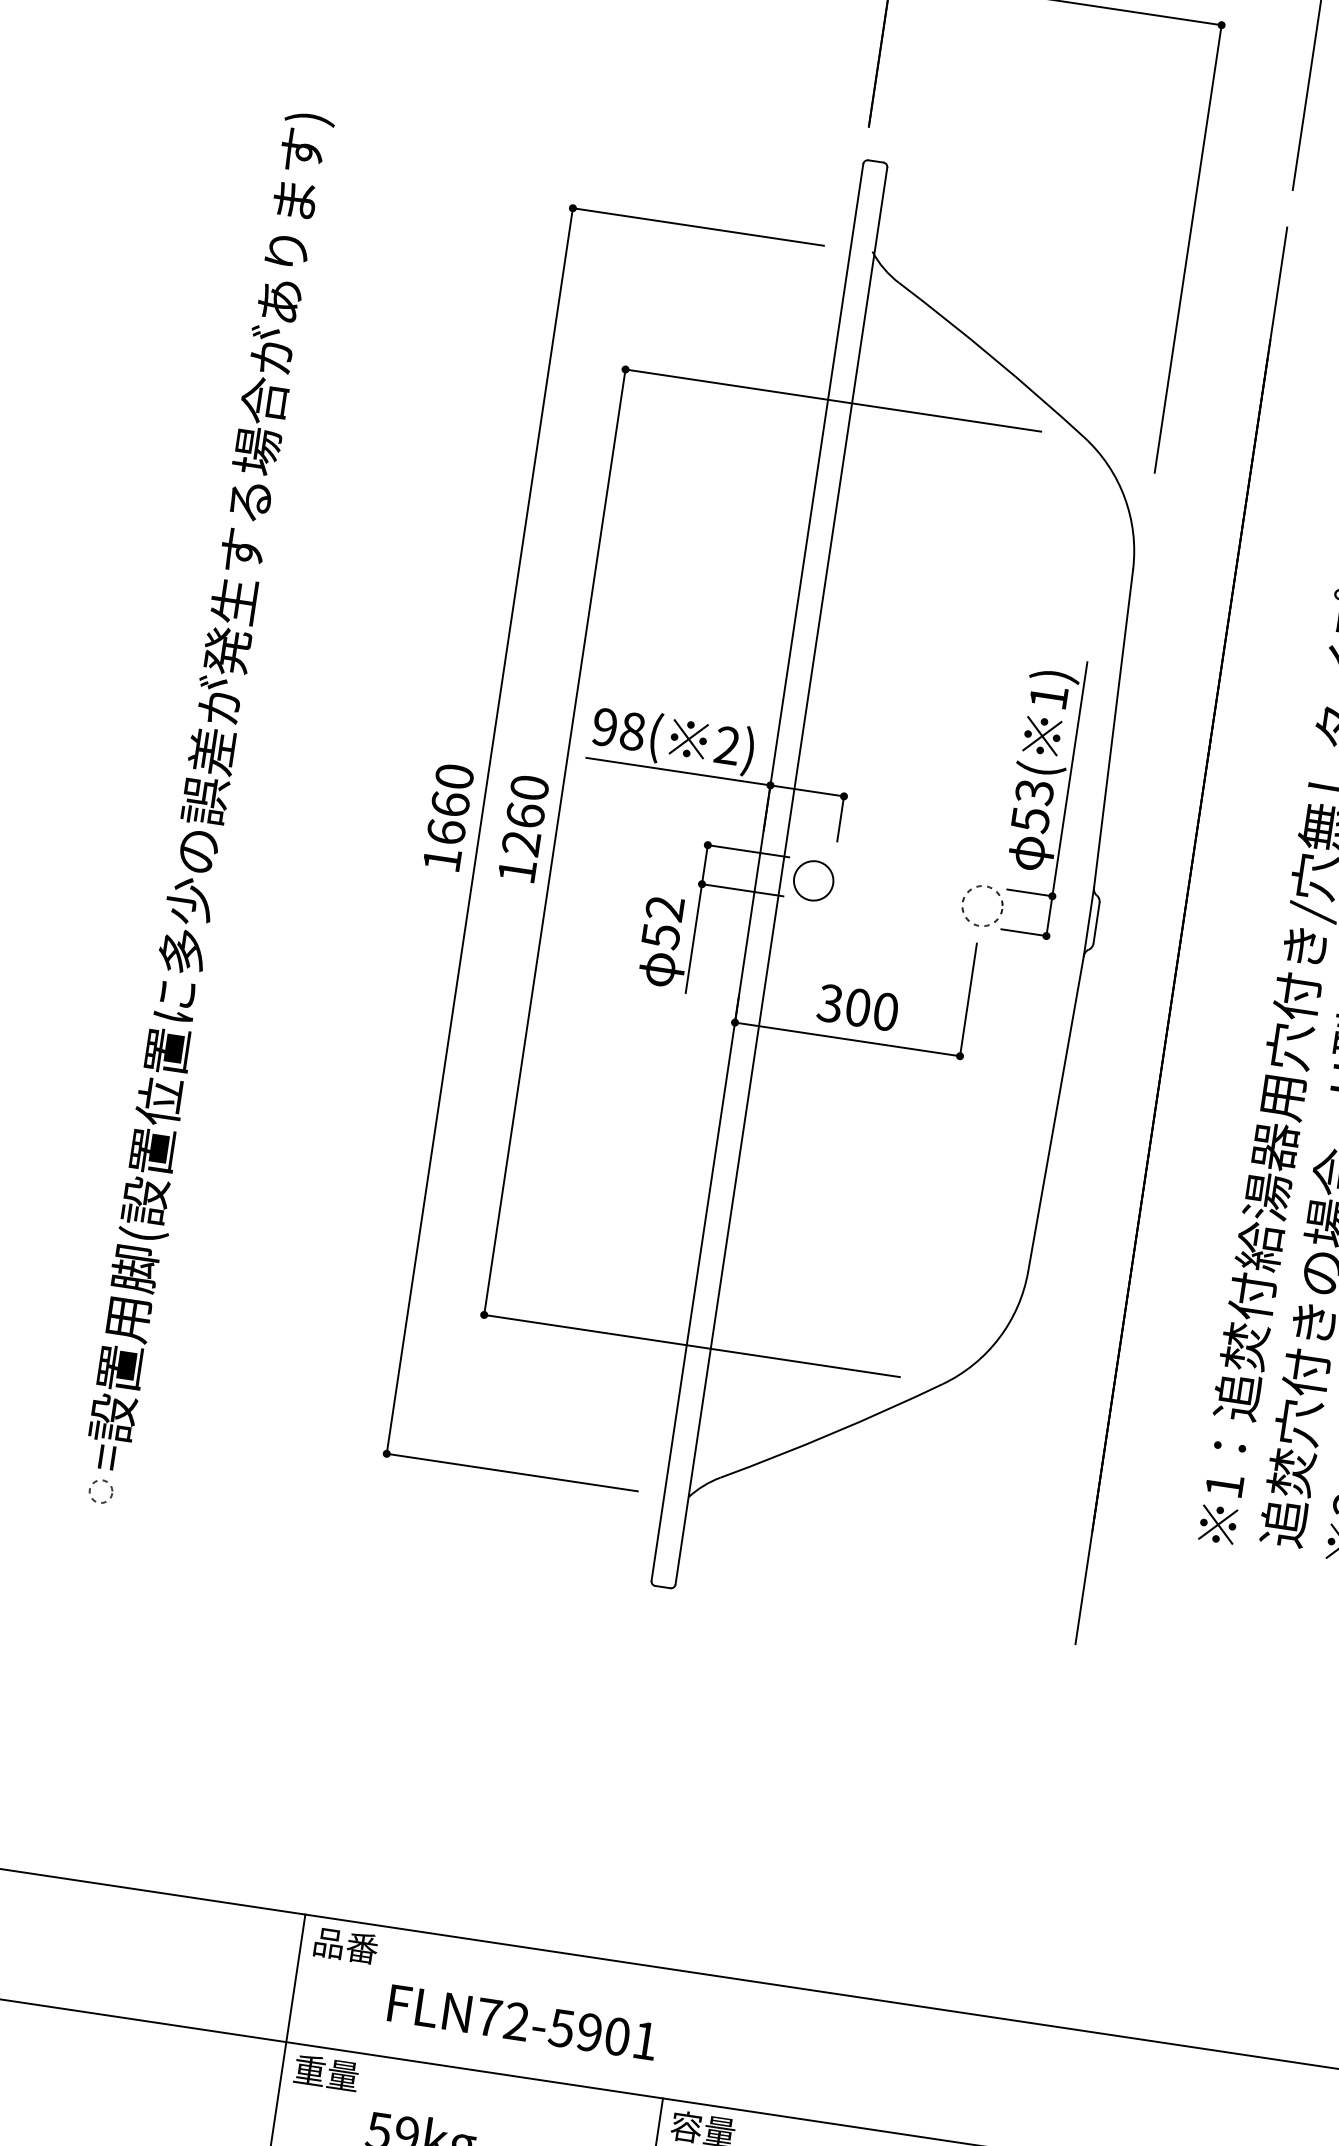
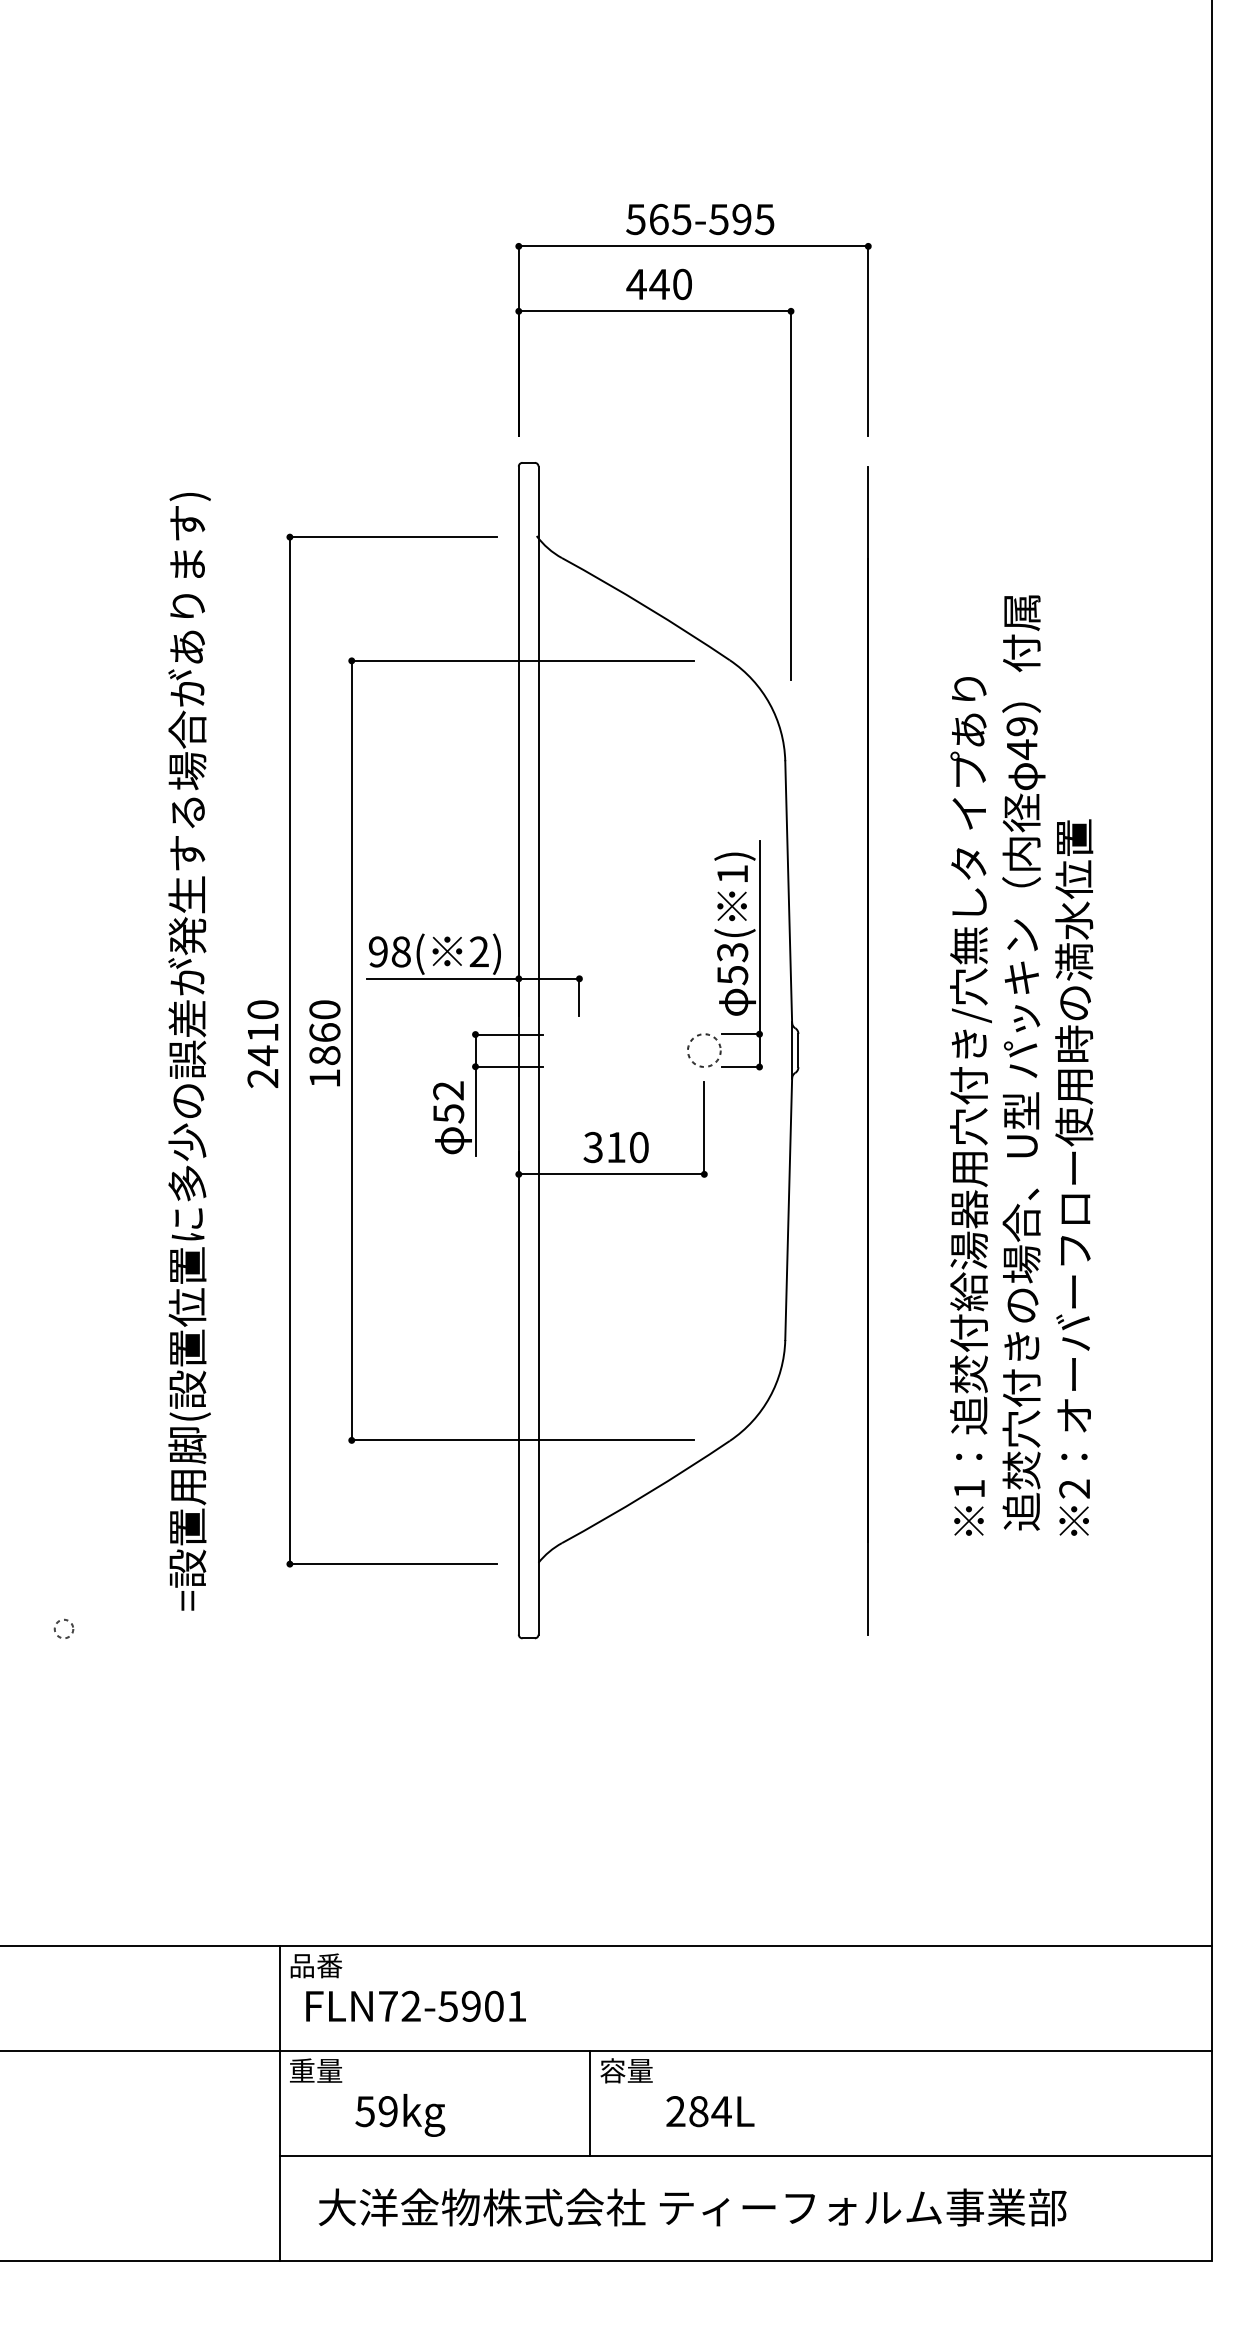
text: (208, 791) -> (189, 1051), moved
text: (445, 831) -> (262, 1055), 1660 -> 2410
text: (520, 843) -> (324, 1055), 1260 -> 1860
circle: (814, 880) -> (565, 1050), removed
text: (858, 1007) -> (616, 1147), 300 -> 310
text: (522, 2021) -> (415, 2005), moved

